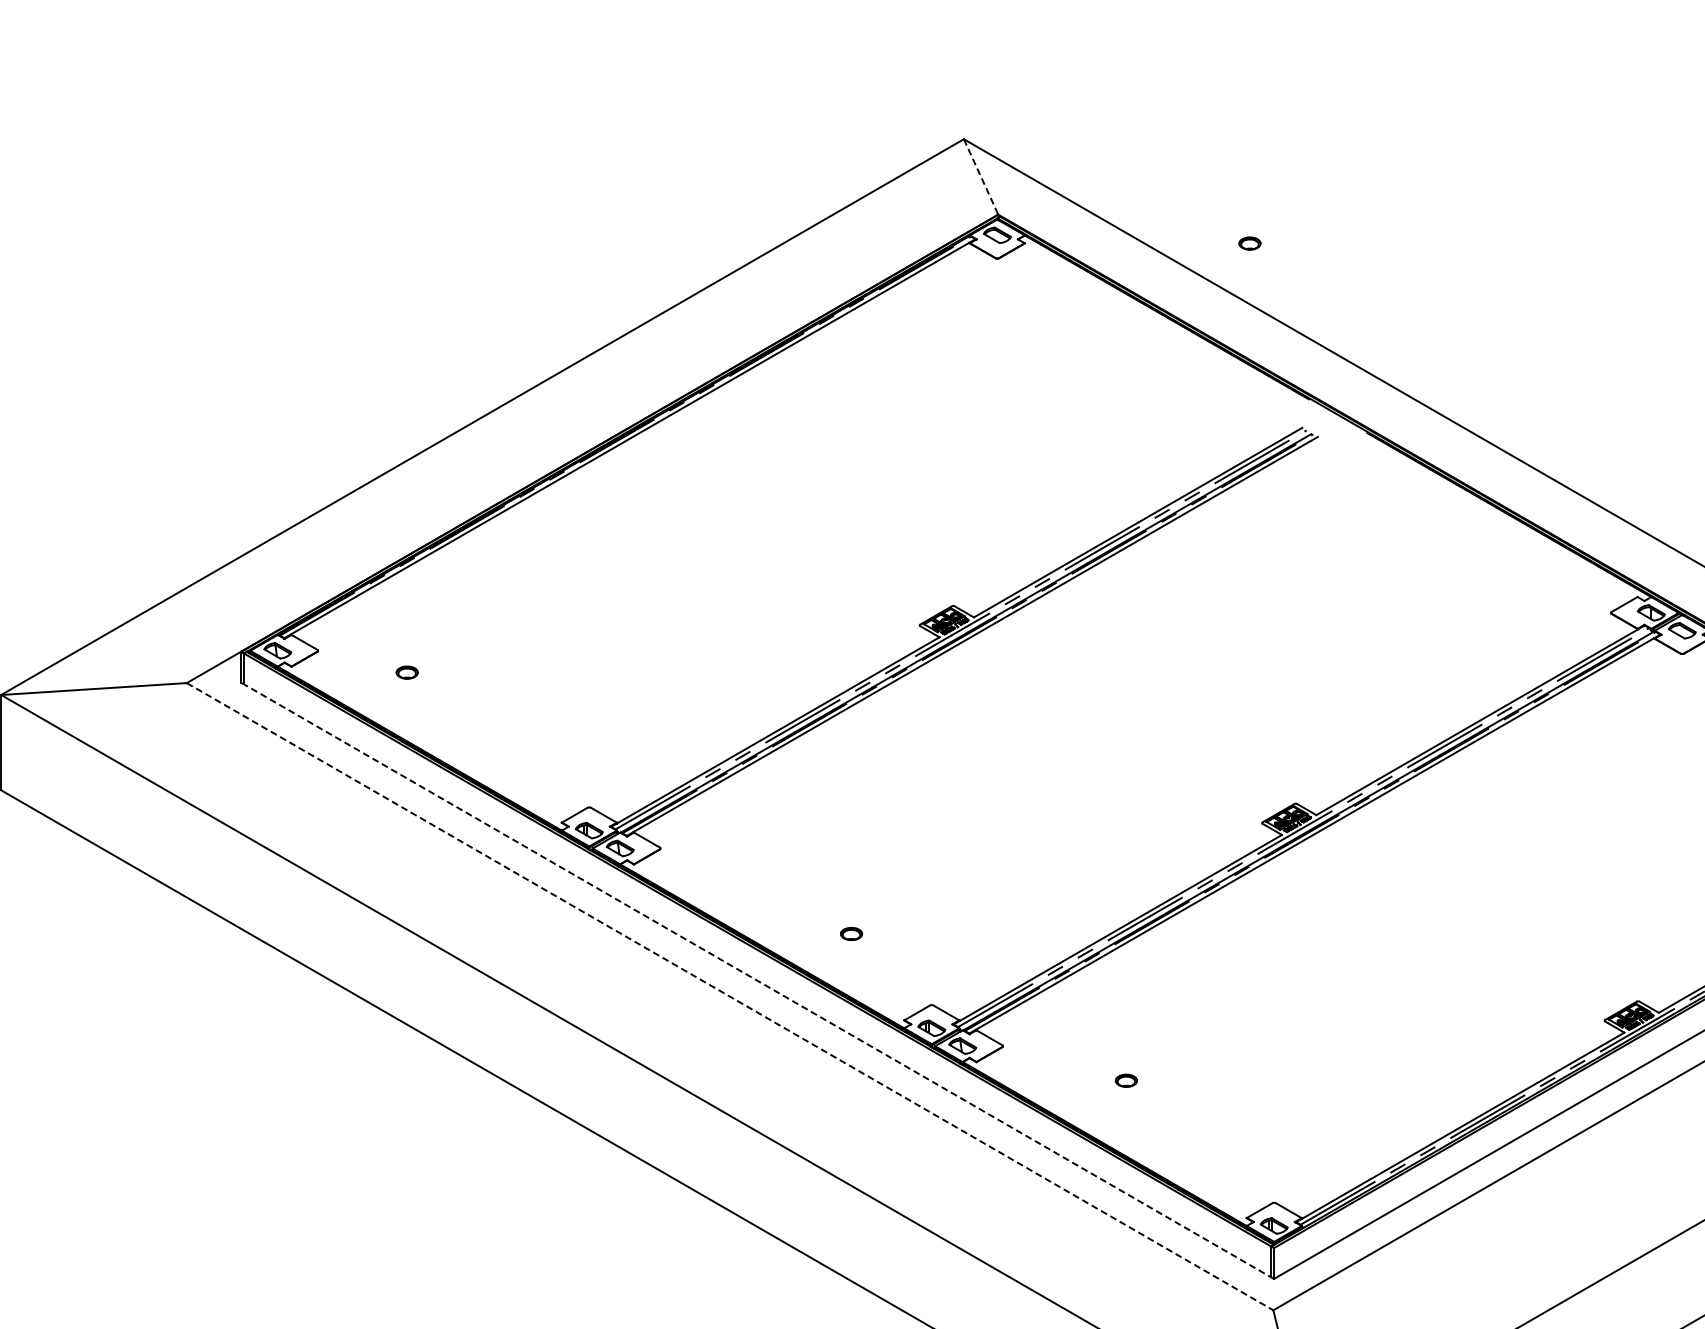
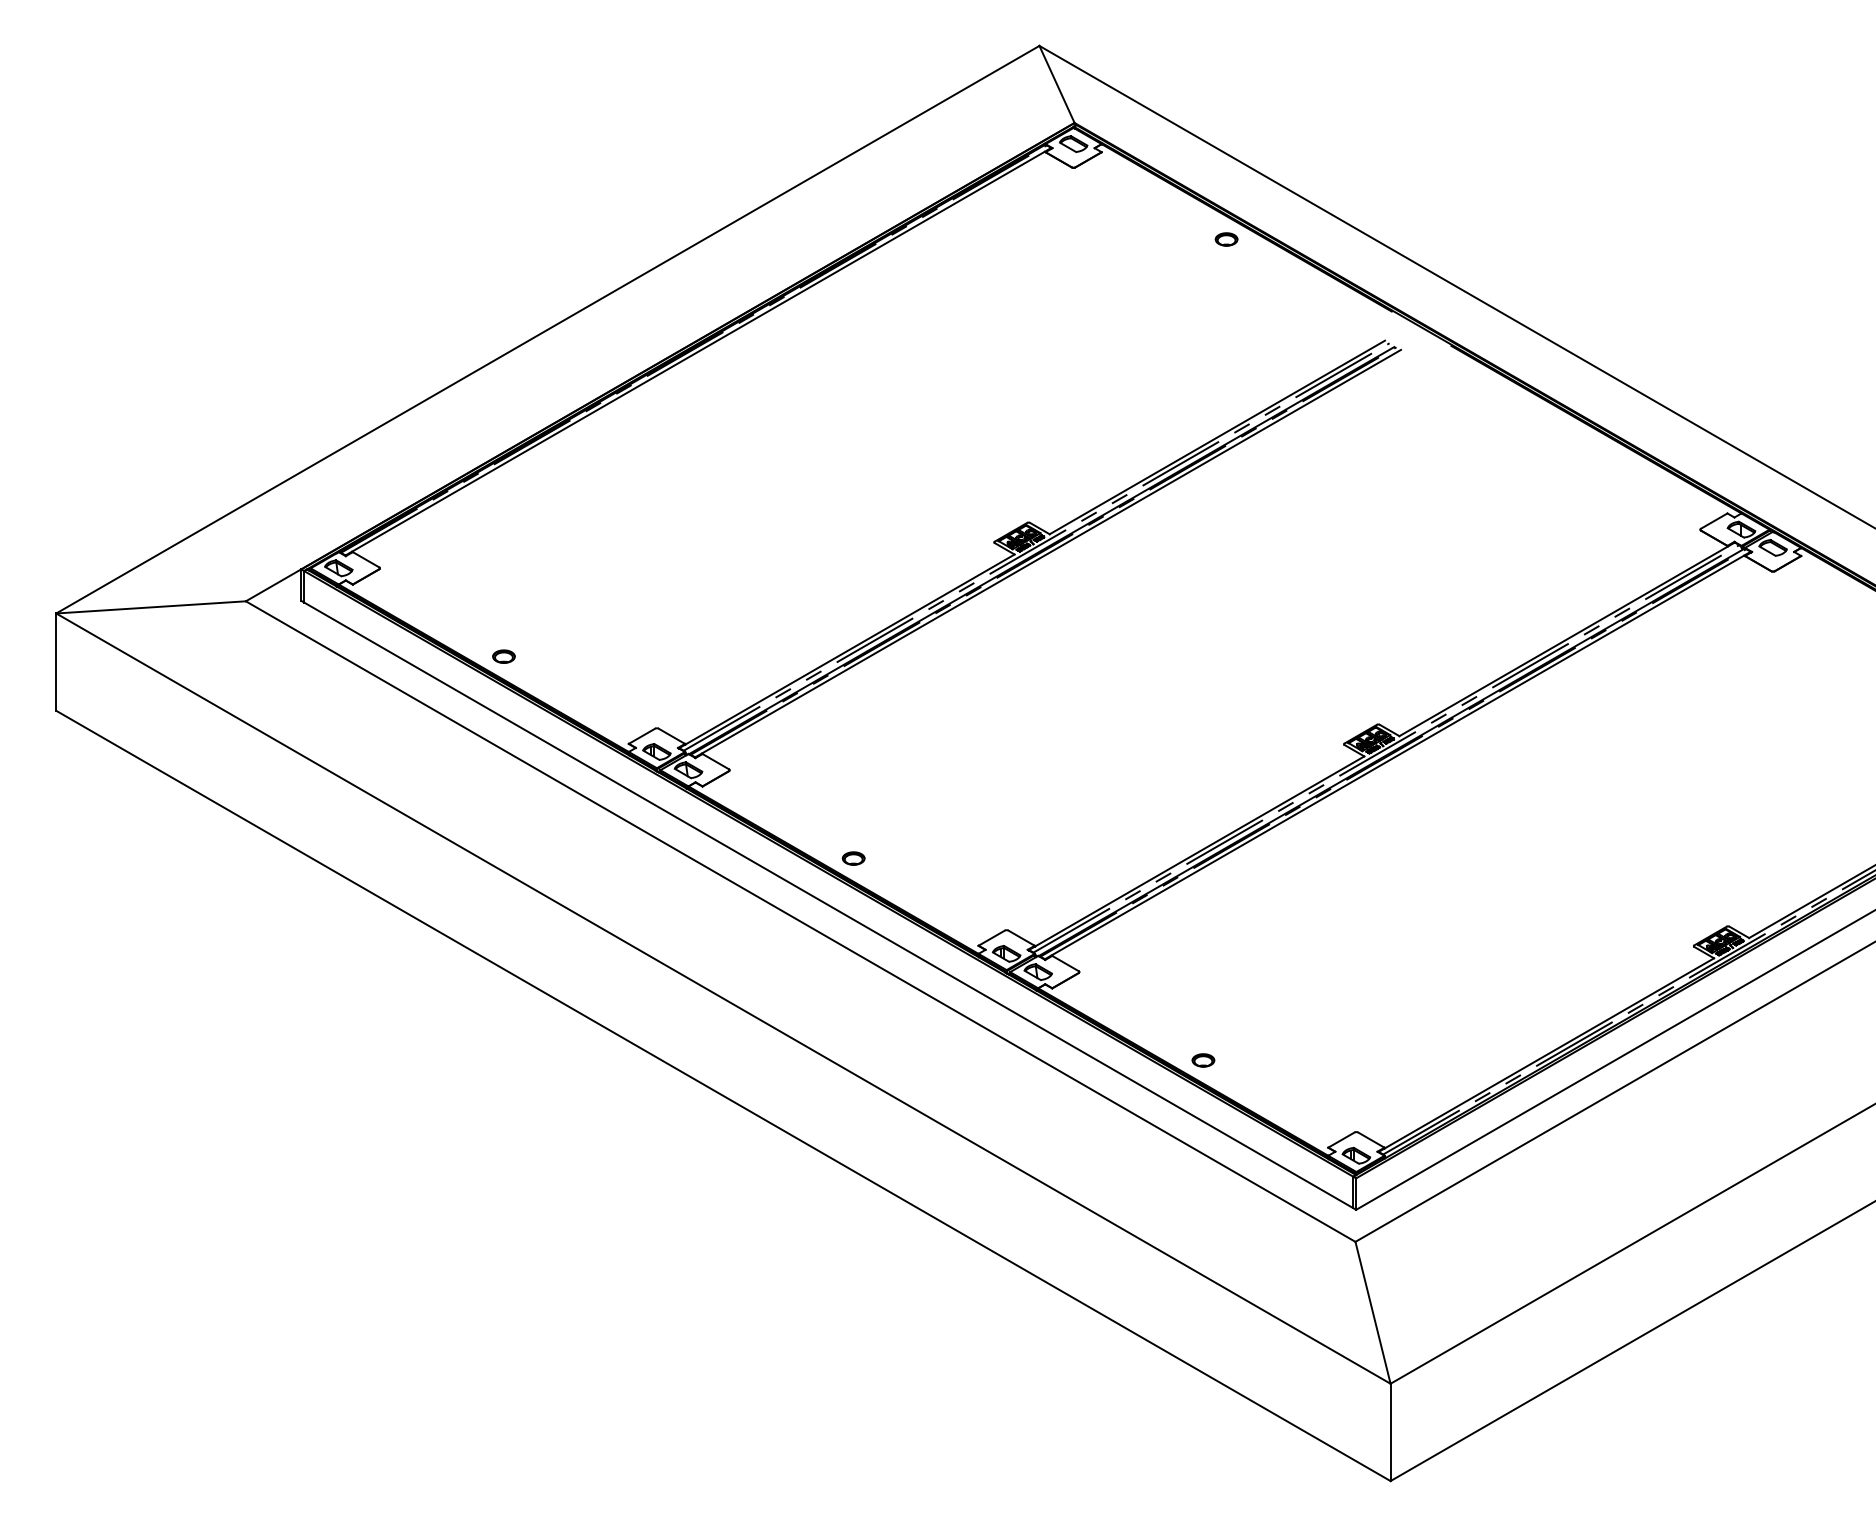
line: (981, 177) -> (1057, 84), dashed -> solid
part: (1249, 243) -> (1226, 239), moved
part: (406, 672) -> (503, 656), moved
part: (851, 933) -> (853, 858), moved
line: (757, 980) -> (828, 905), dashed -> solid
line: (729, 996) -> (800, 921), dashed -> solid
part: (1126, 1080) -> (1203, 1060), moved

